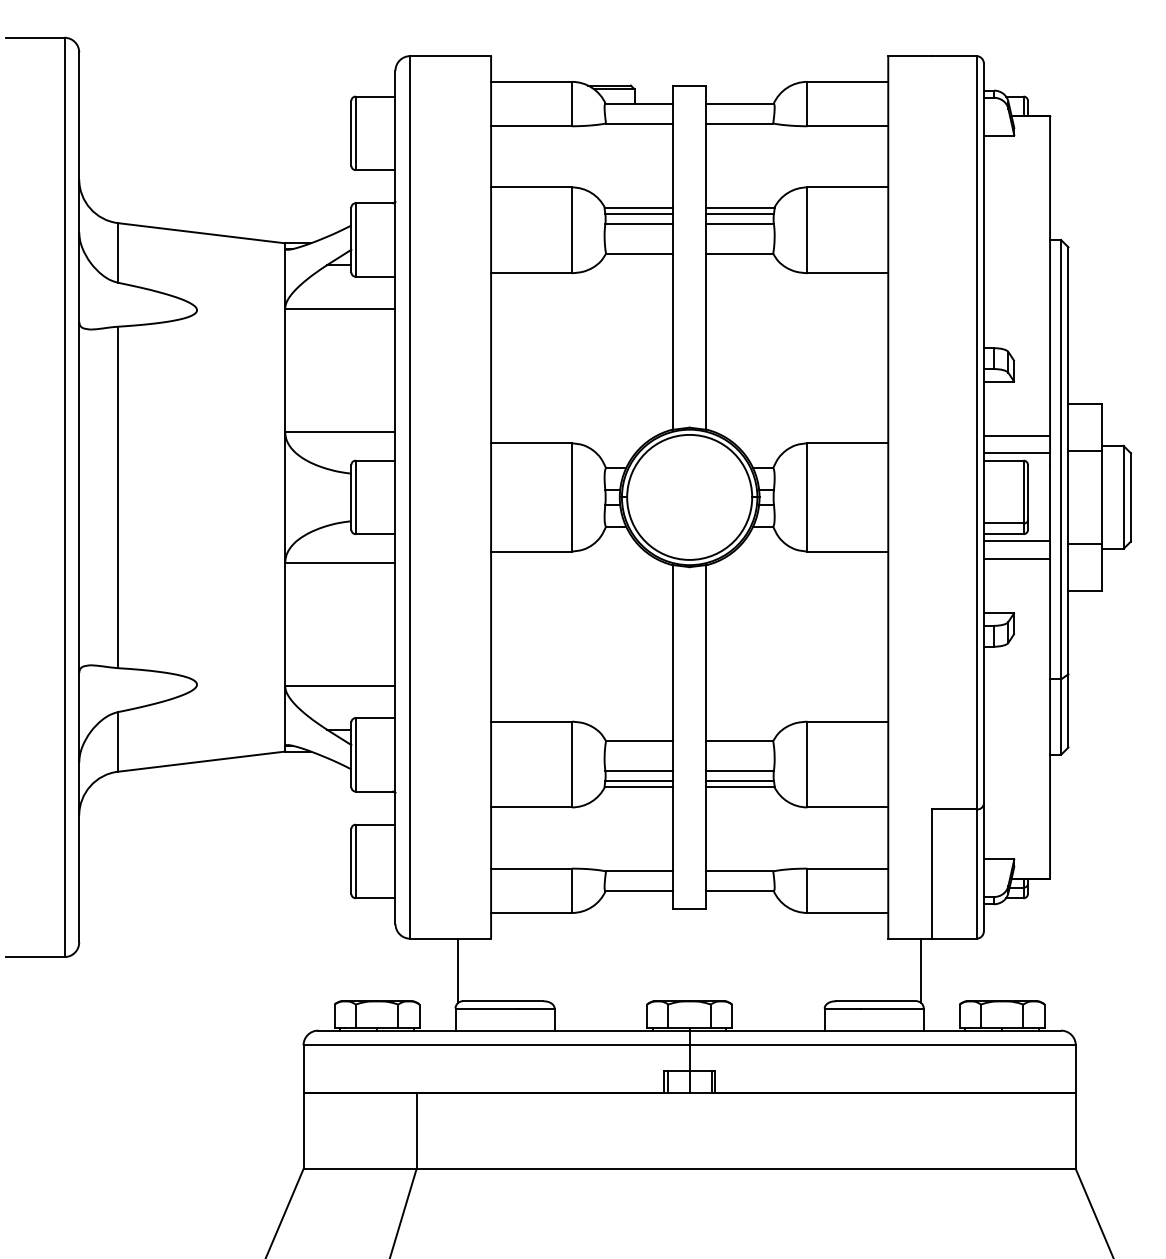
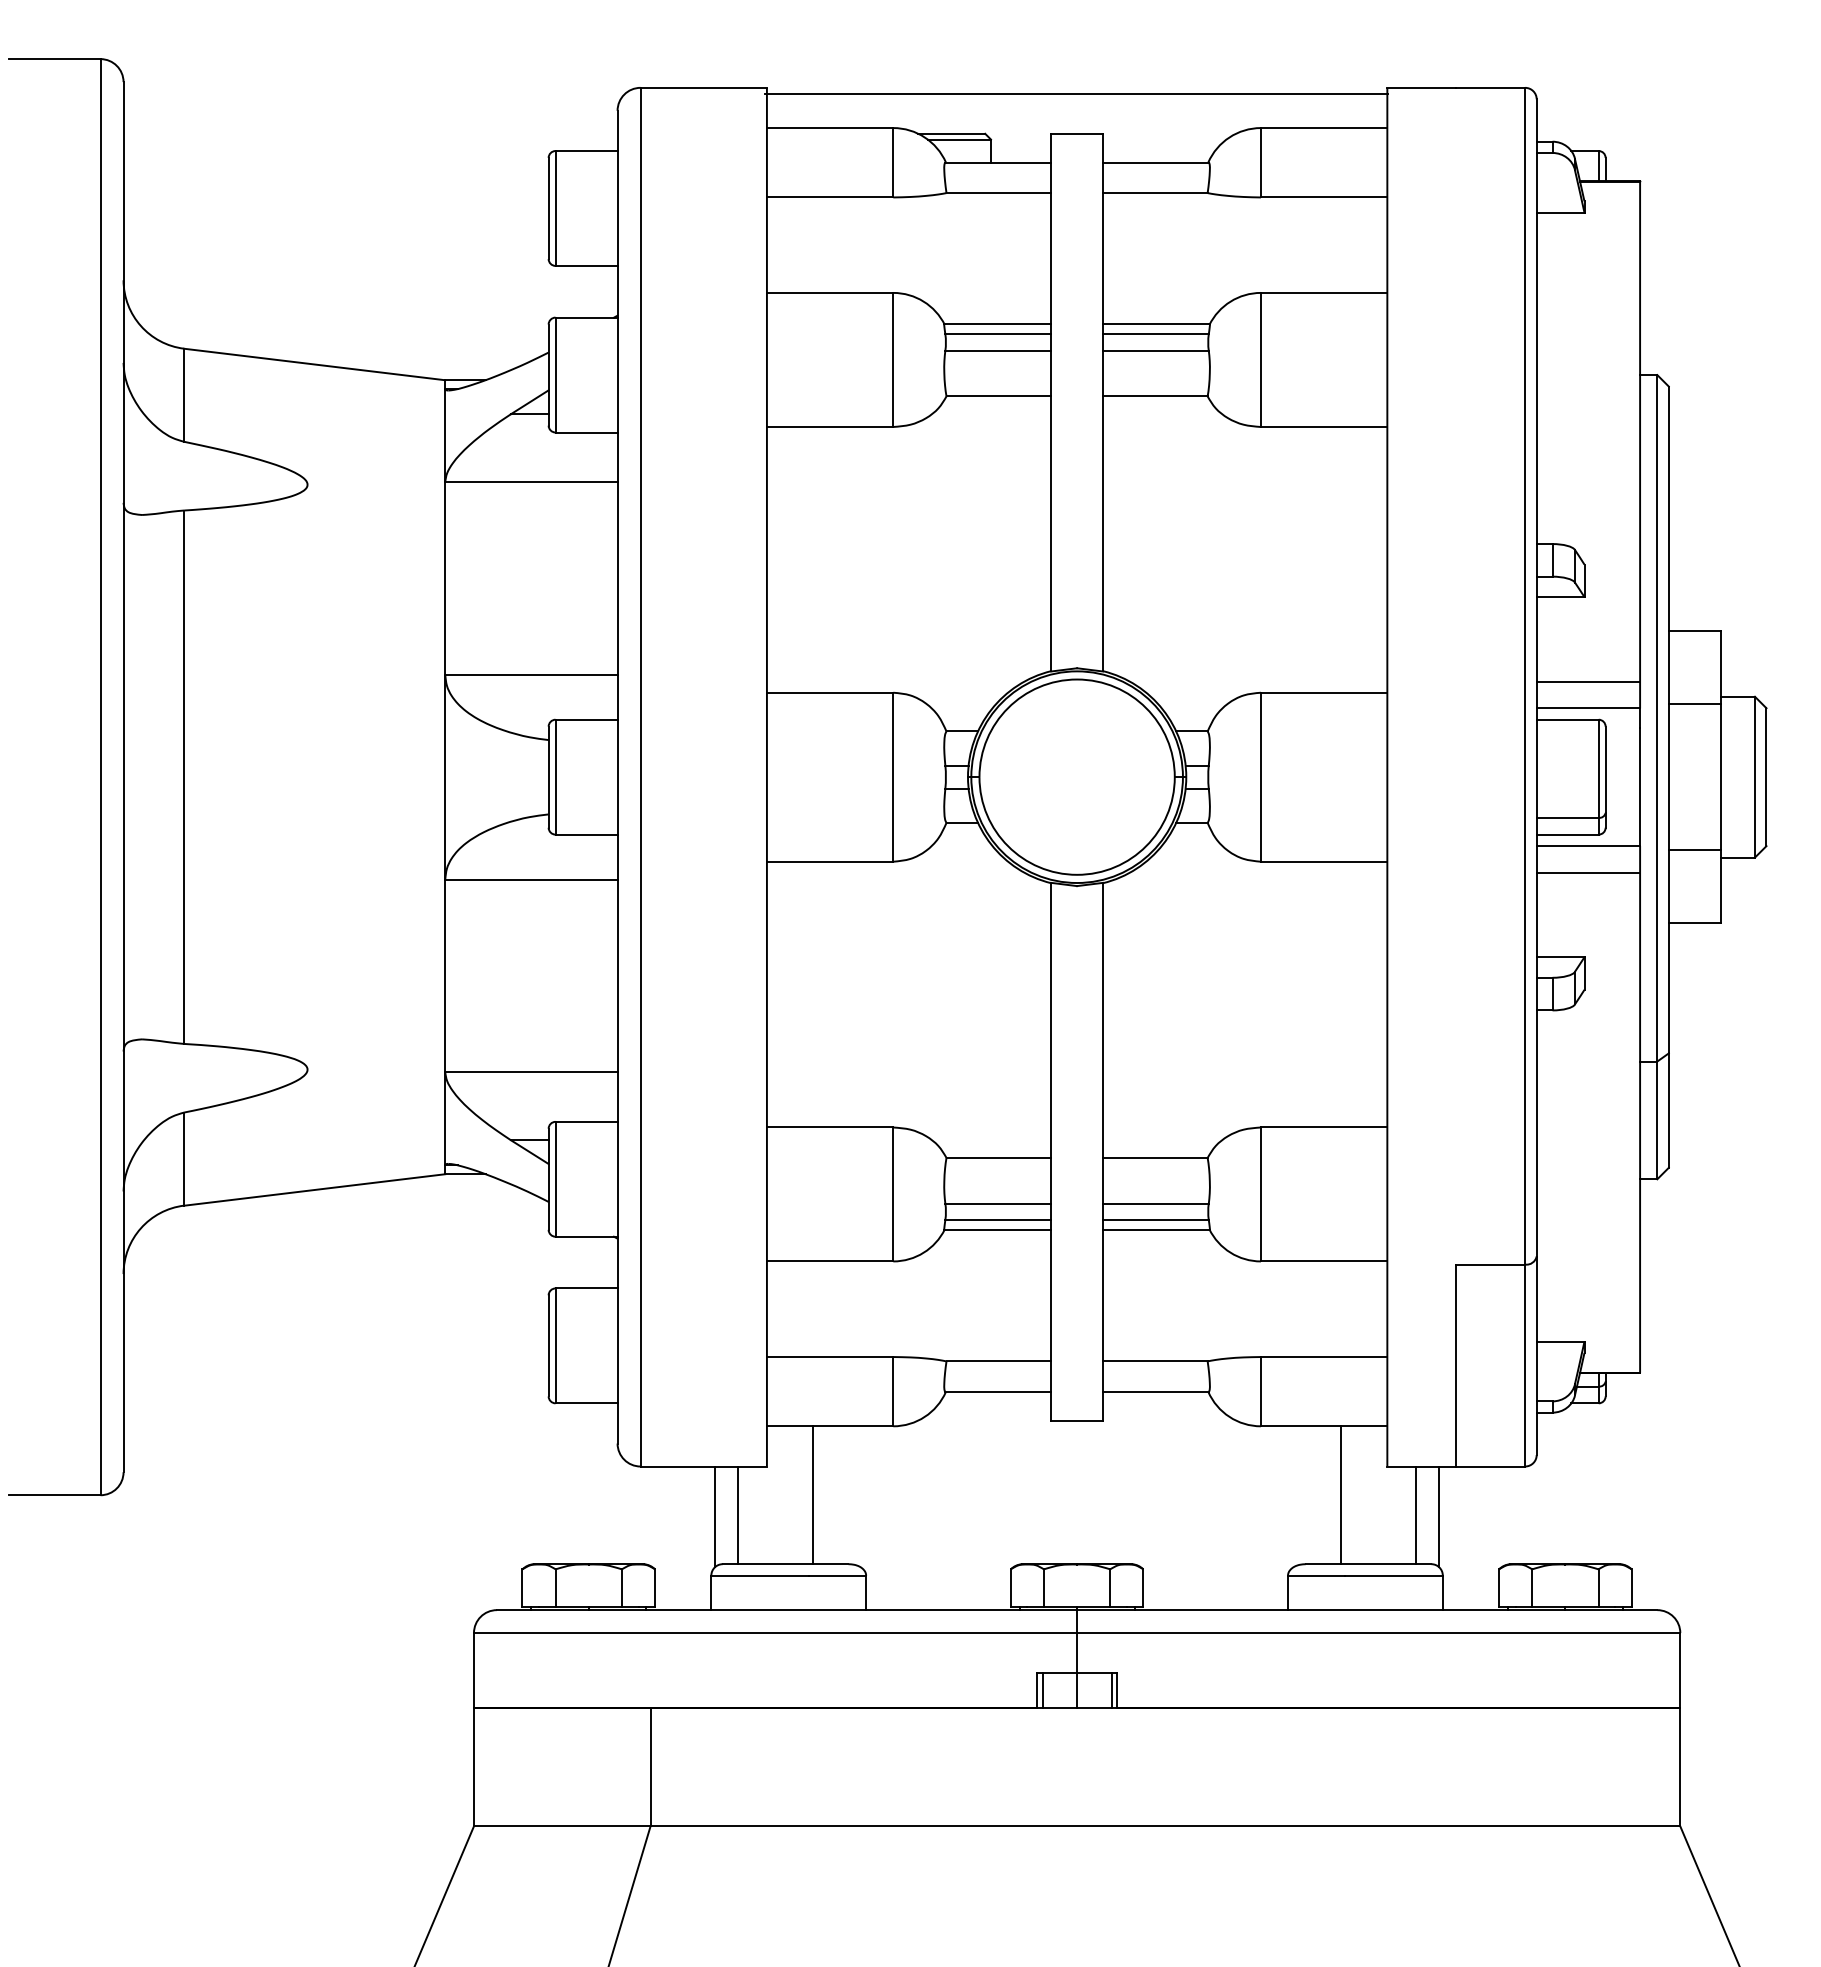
line: (688, 59) -> (1075, 93), added
line: (520, 956) -> (812, 1494), added
line: (858, 956) -> (1340, 1494), added
line: (472, 969) -> (737, 1514), added
line: (906, 969) -> (1415, 1514), added

